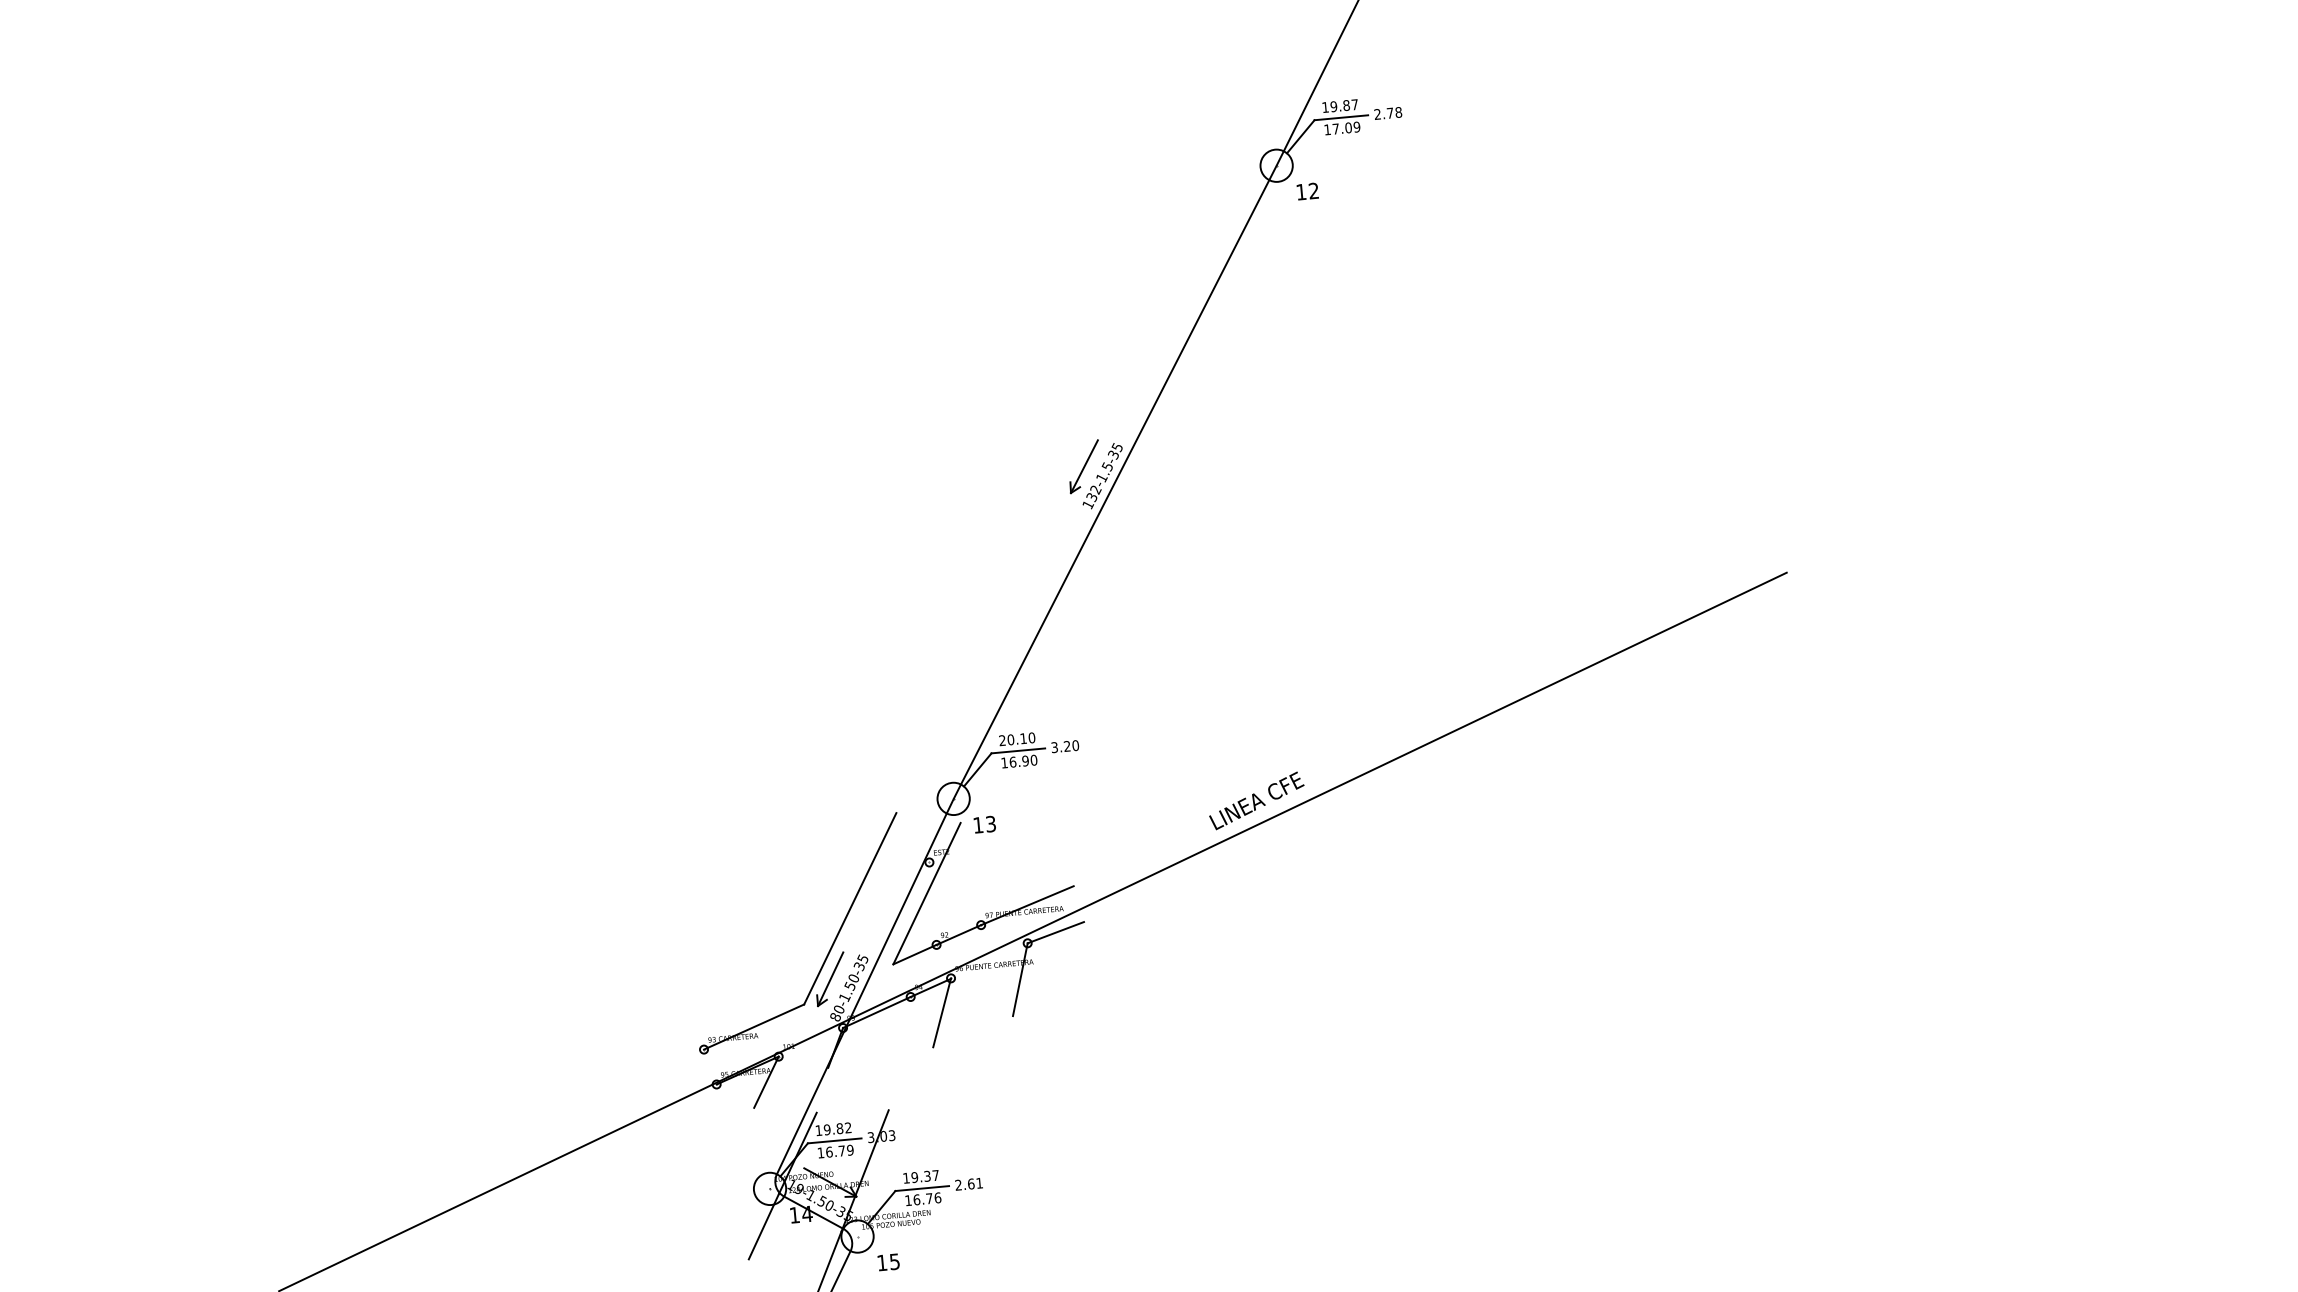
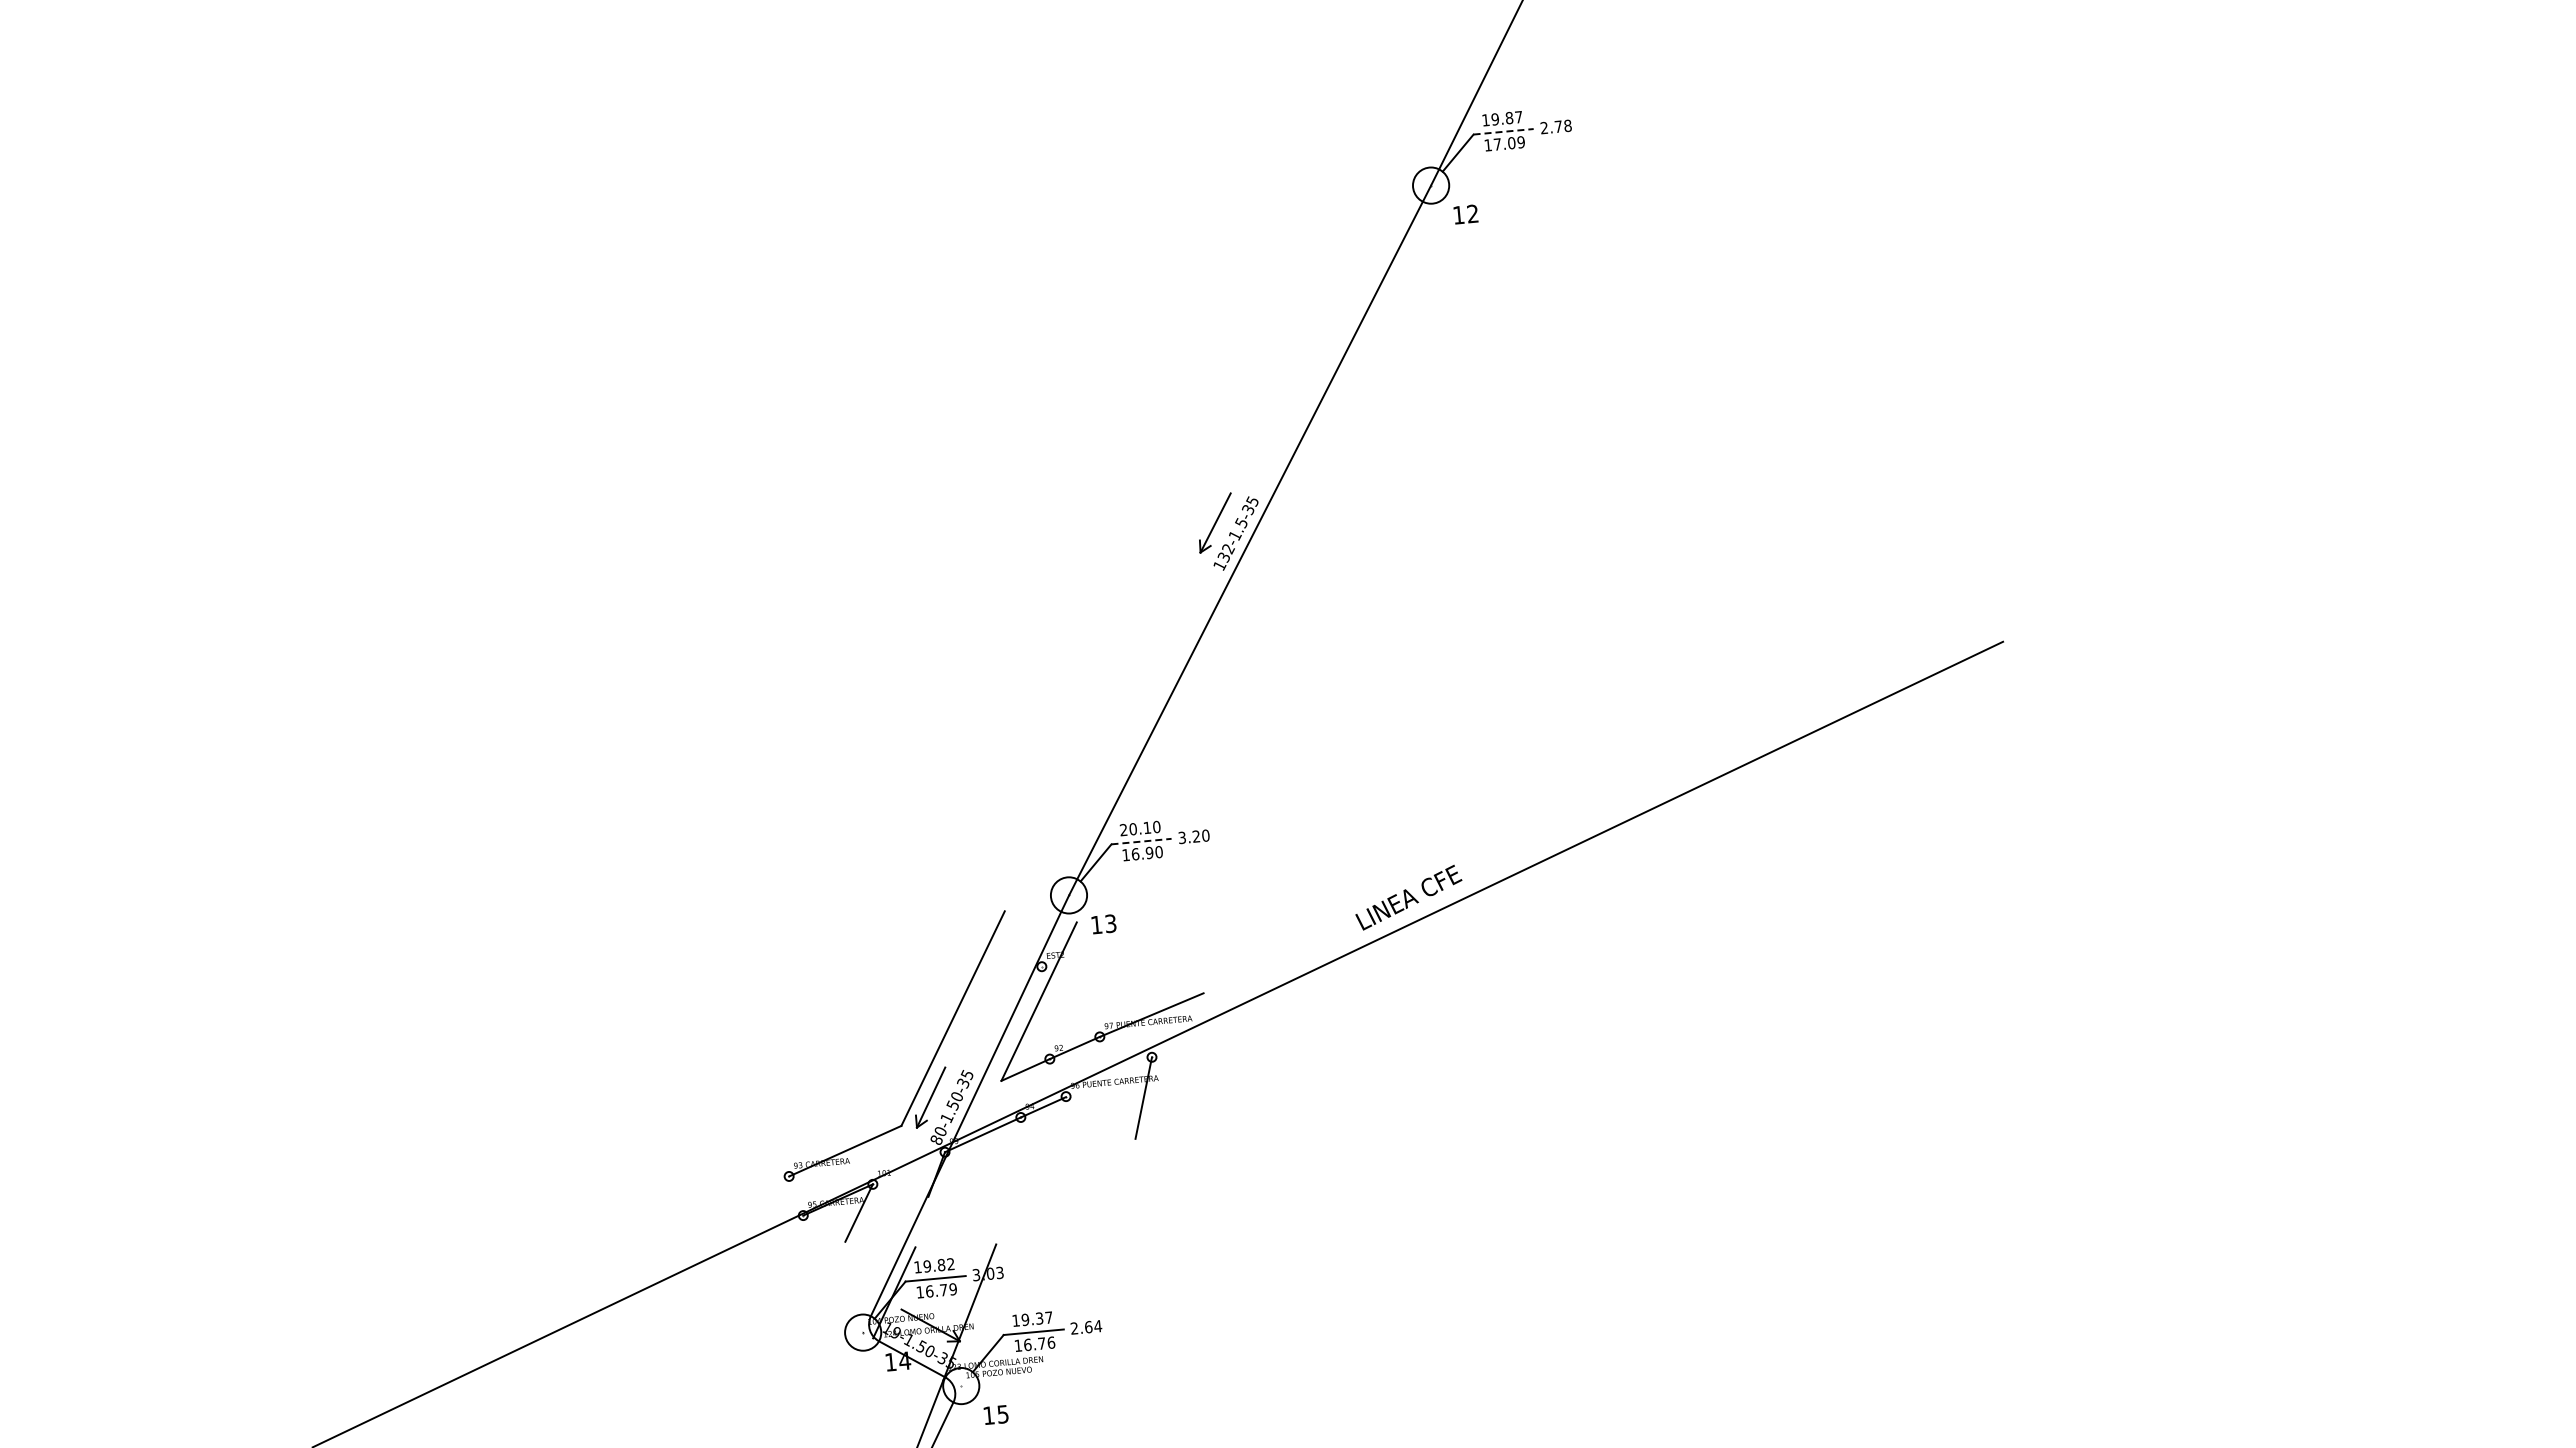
line: (1342, 117) -> (1504, 131), solid -> dashed
line: (1019, 750) -> (1142, 841), solid -> dashed
line: (1055, 932) -> (1183, 1045), removed
line: (942, 1012) -> (1056, 1134), removed
text: (979, 1183) -> (1098, 1326), 2.61 -> 2.64
line: (764, 1226) -> (856, 1374), removed

